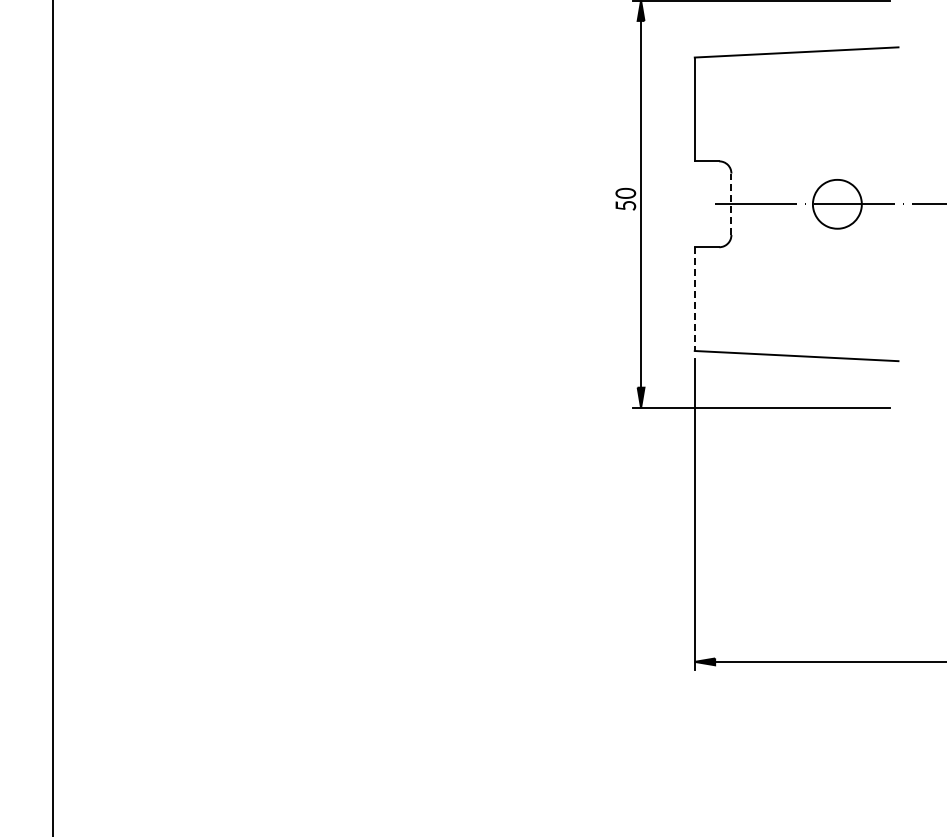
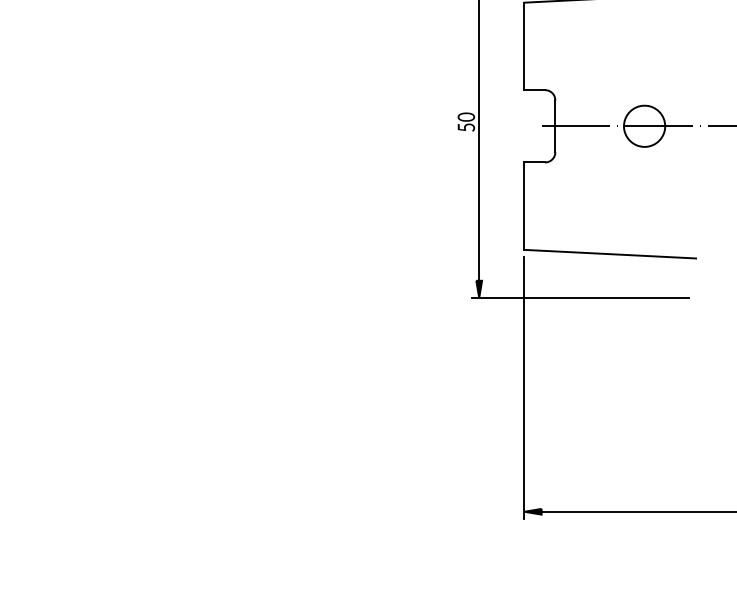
line: (731, 204) -> (555, 126), dashed -> solid
line: (694, 299) -> (524, 206), dashed -> solid

